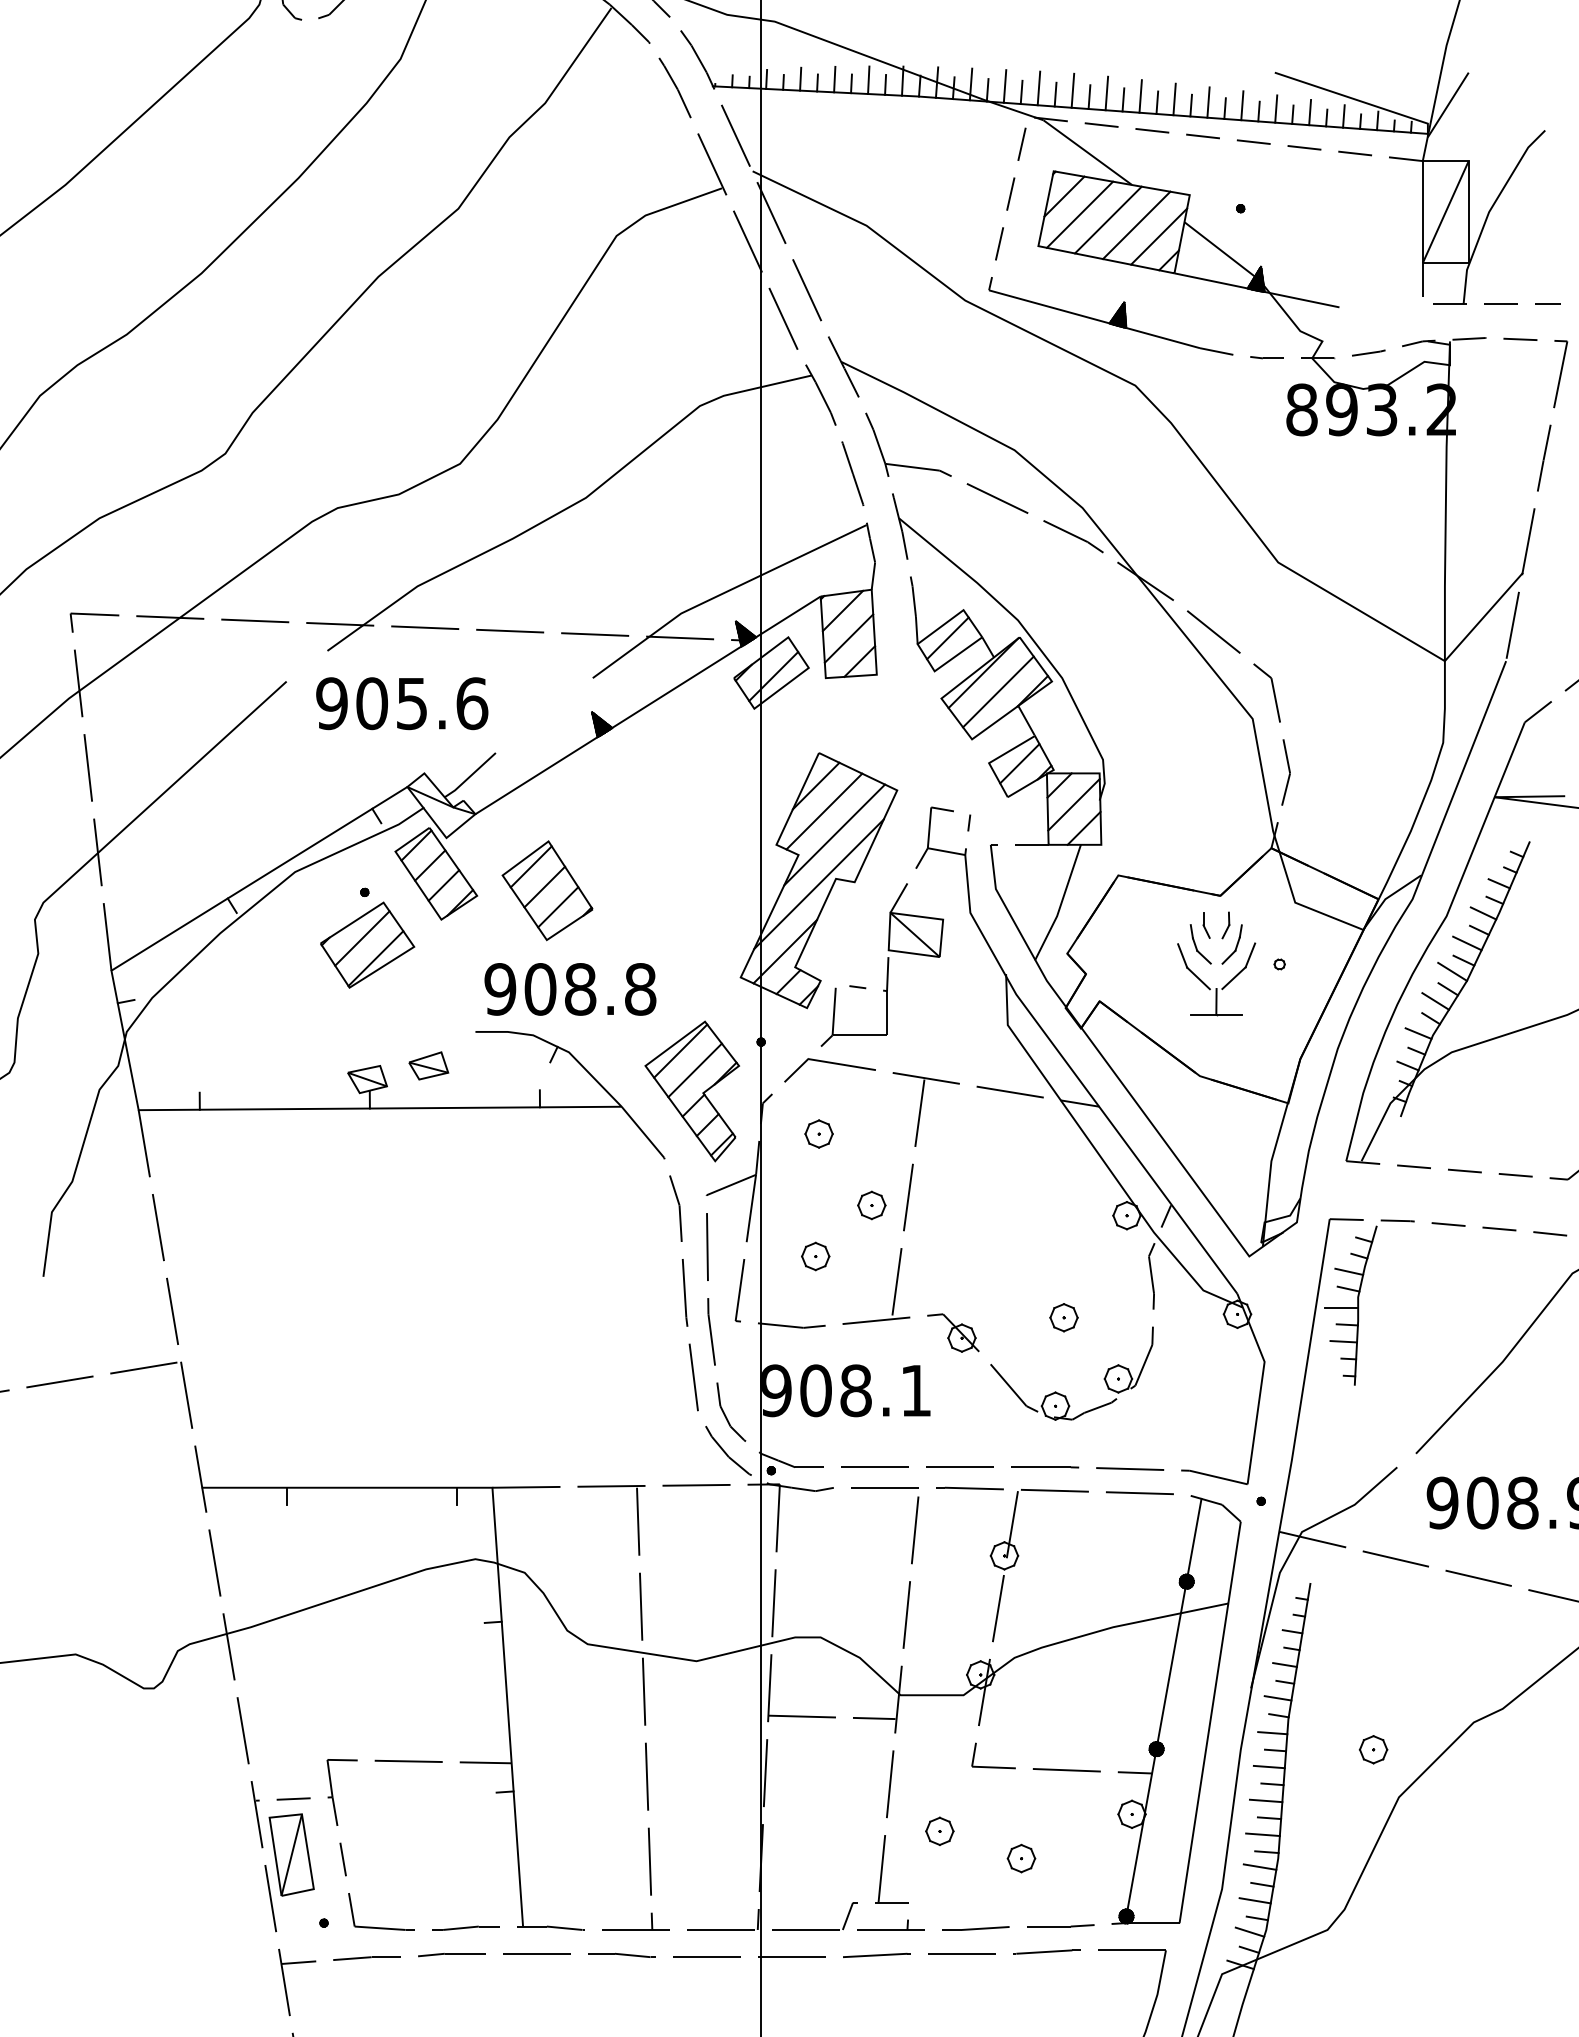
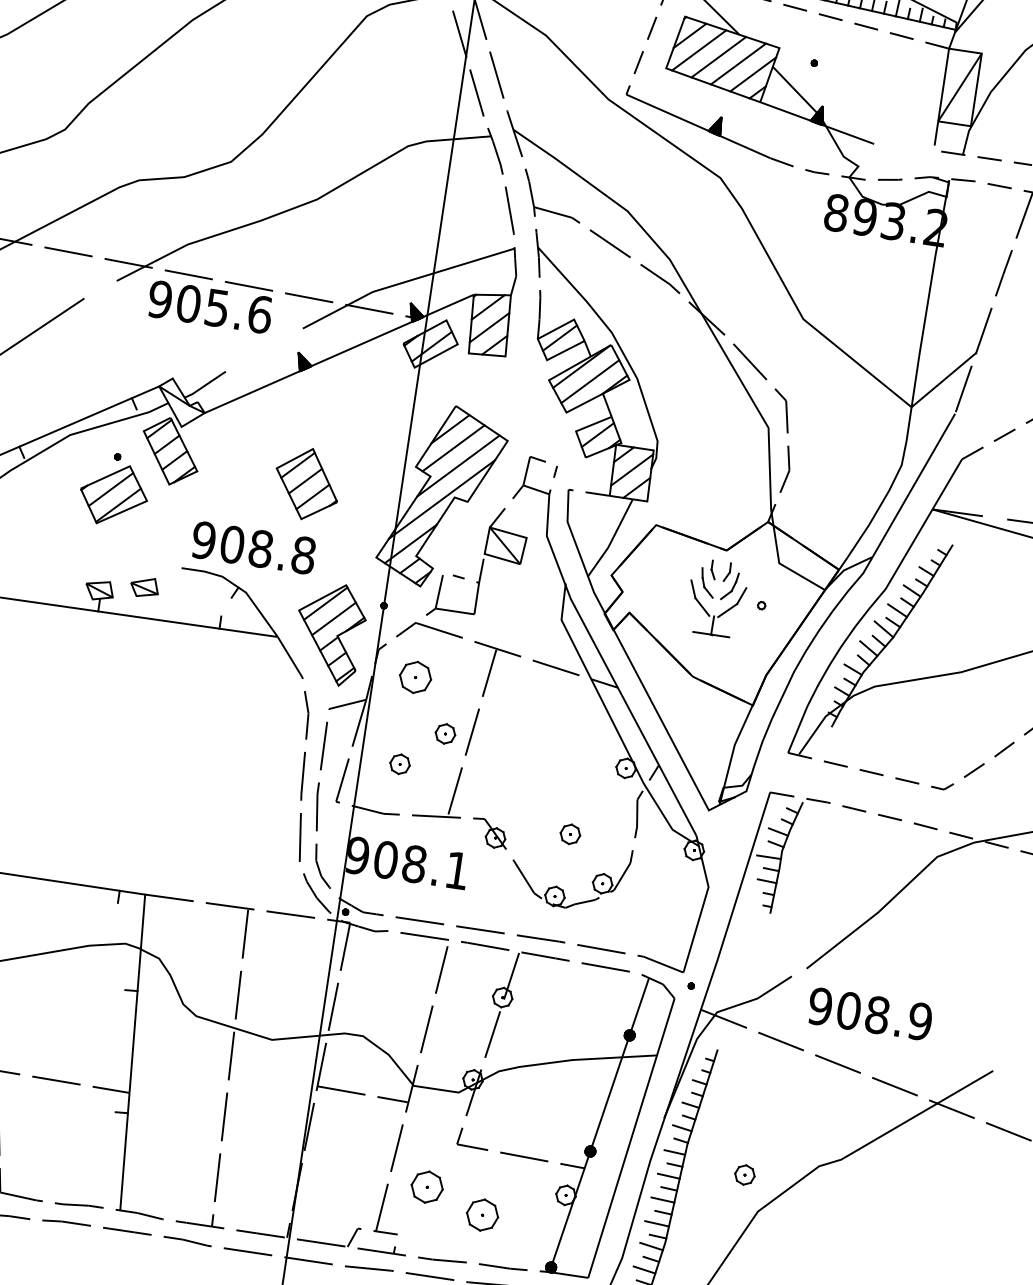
text: (402, 703) -> (210, 307), moved
part: (547, 890) -> (307, 483), moved
part: (818, 1133) -> (415, 676), size x1.6
part: (939, 1830) -> (427, 1186), size x1.6
part: (1021, 1858) -> (482, 1215), size x1.6

